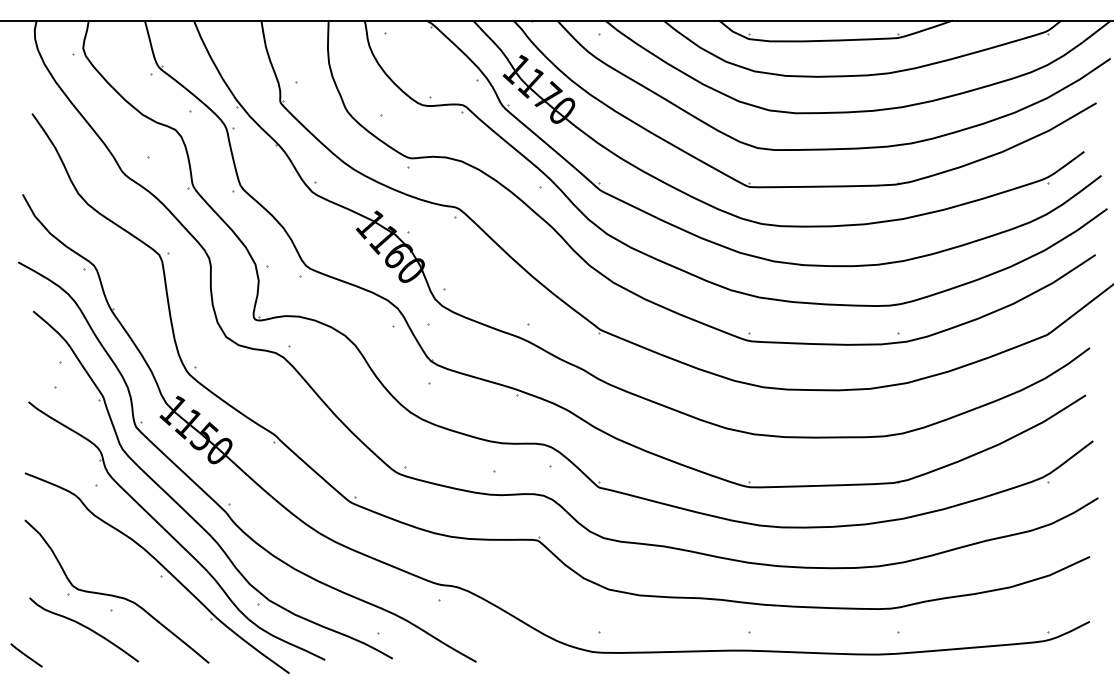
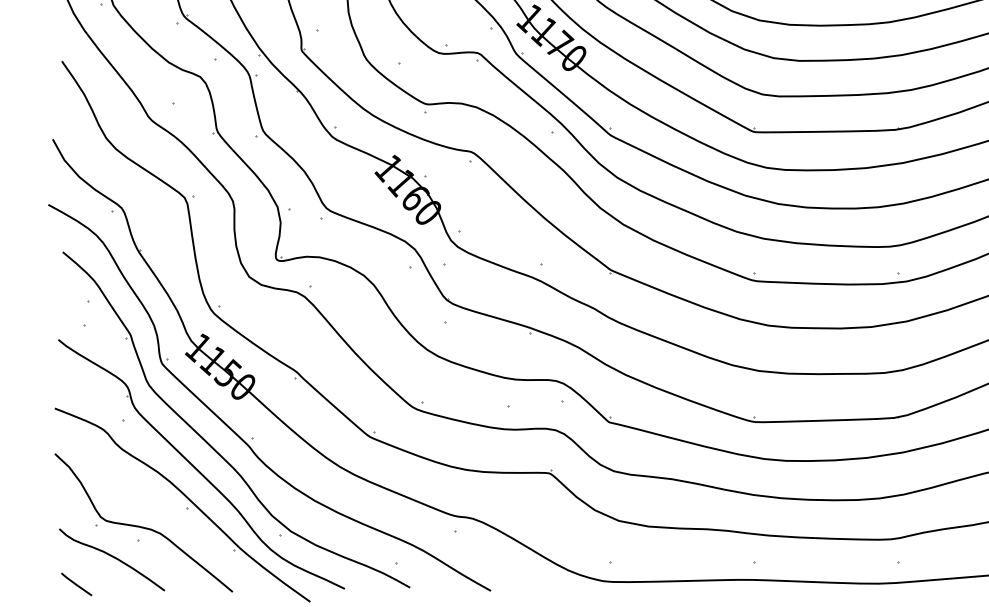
line: (26, 655) -> (76, 584), moved

